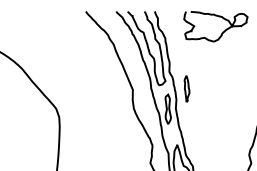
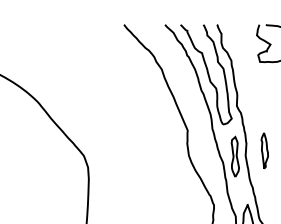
part: (186, 88) -> (264, 150), moved

